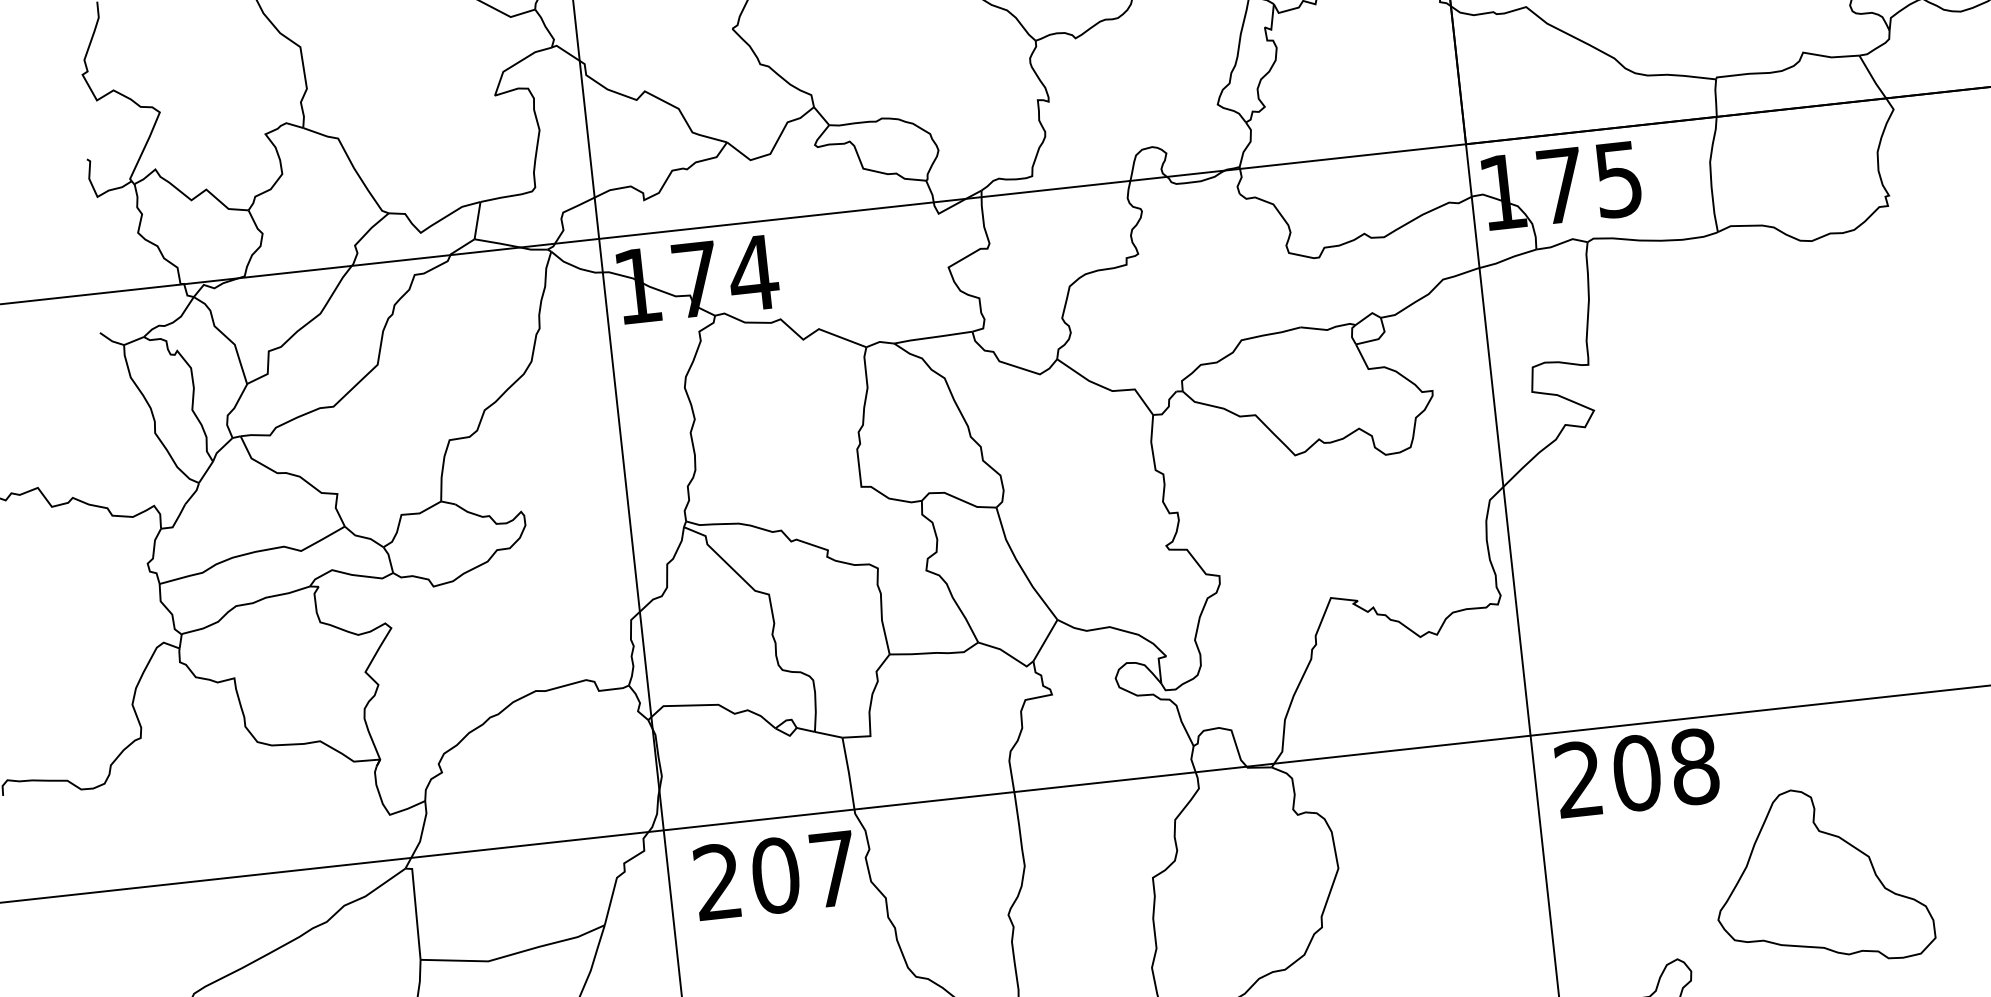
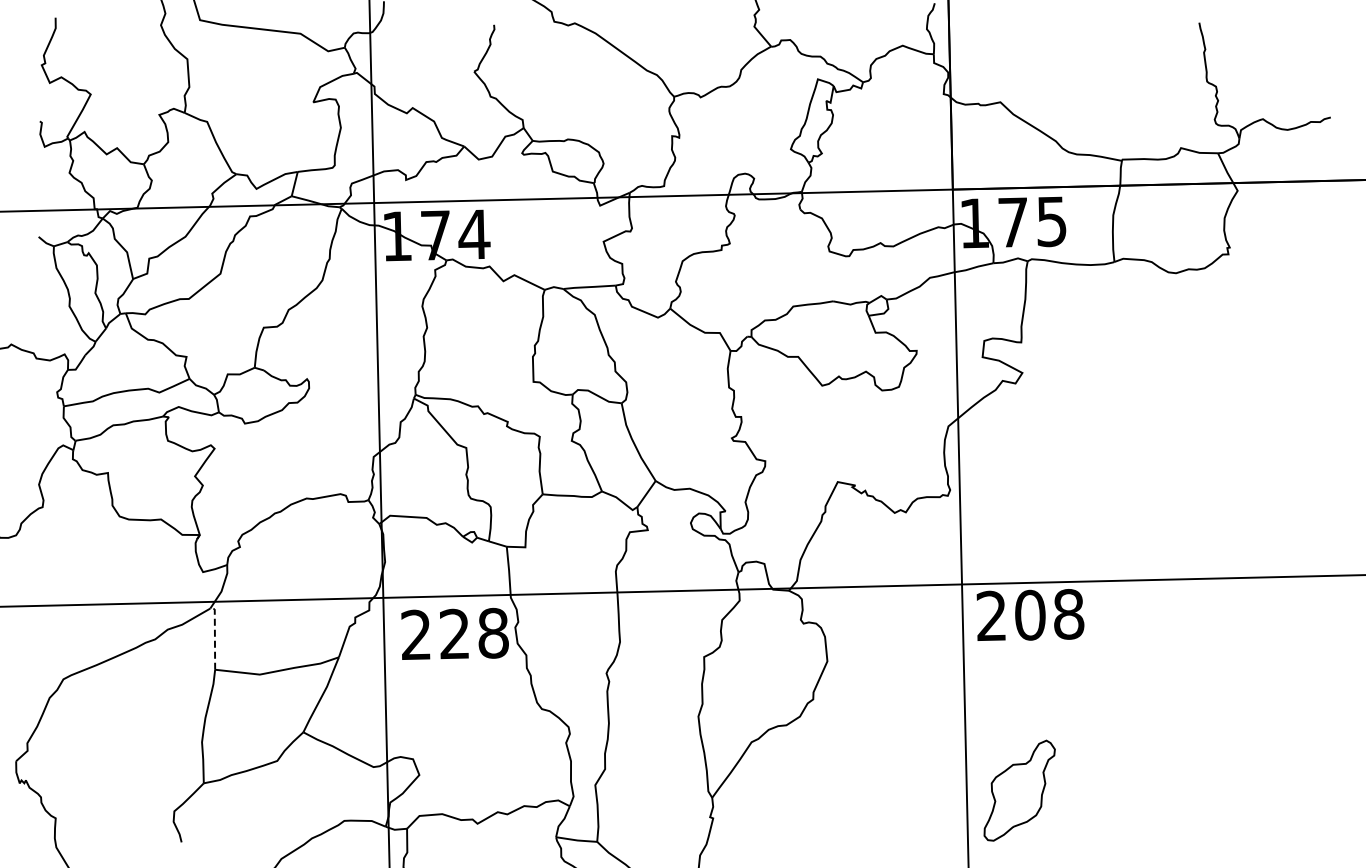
text: (803, 872) -> (473, 633), 207 -> 228
part: (1822, 875) -> (1147, 693), removed
line: (415, 908) -> (214, 635), solid -> dashed

